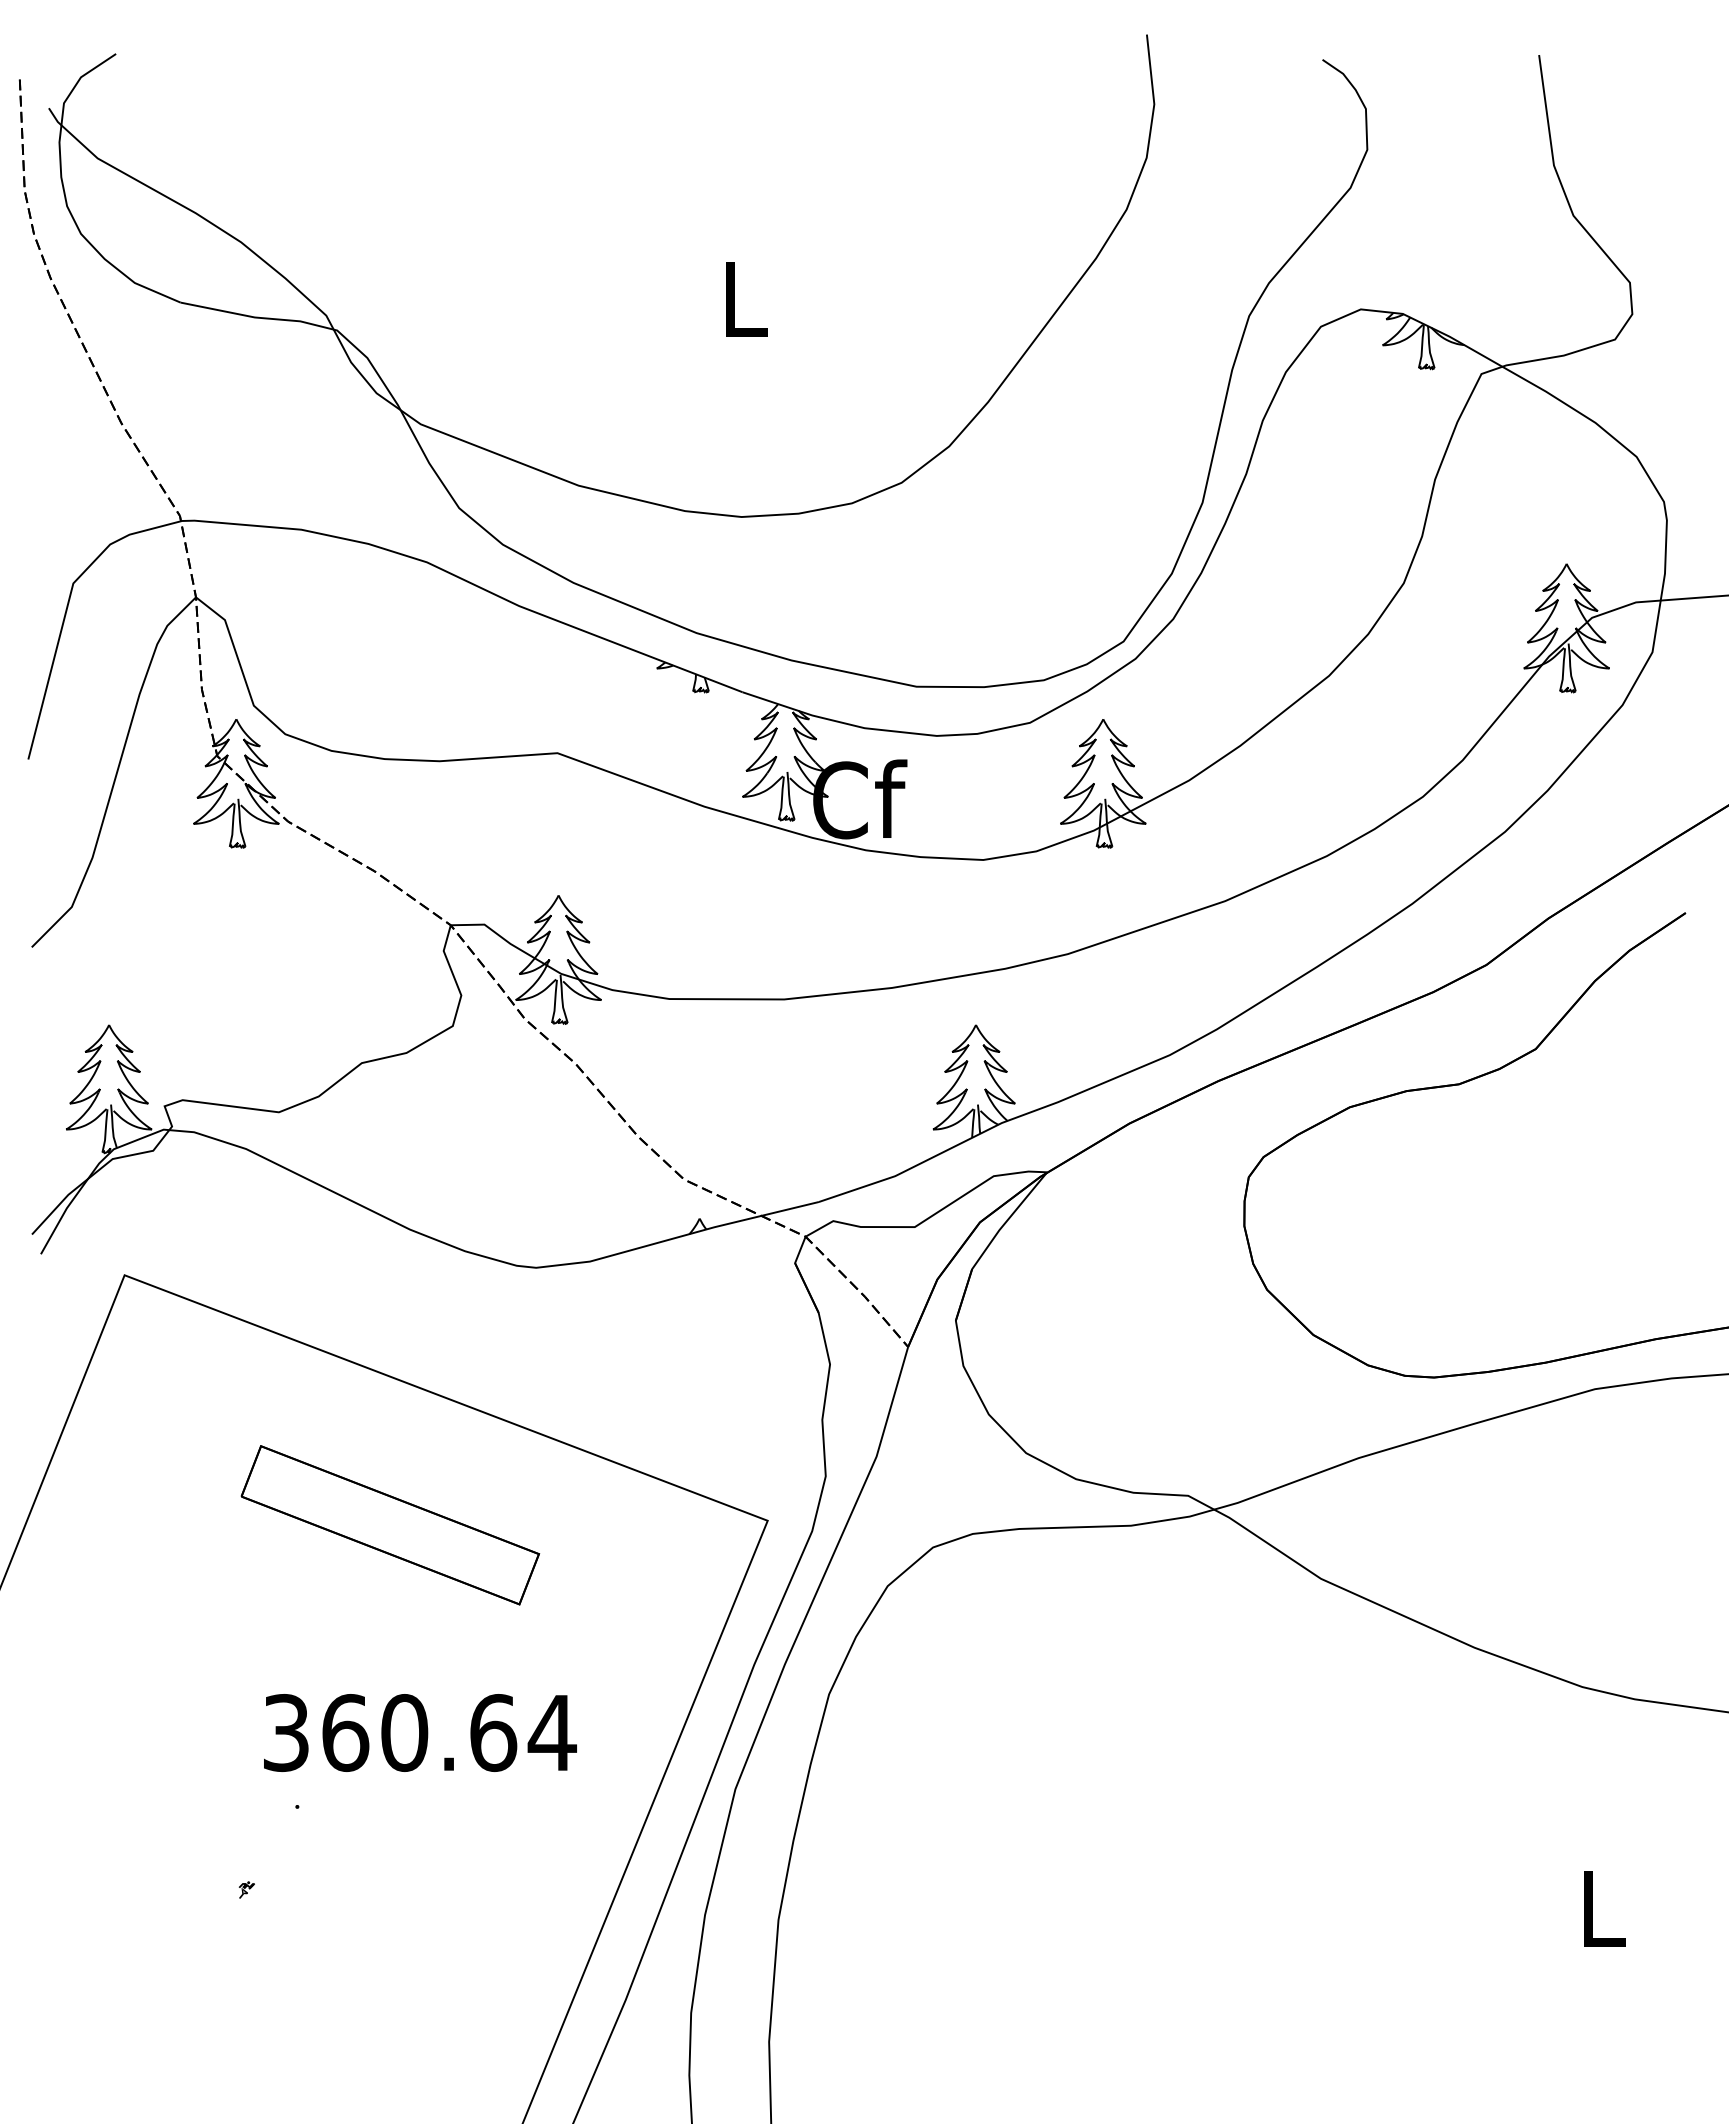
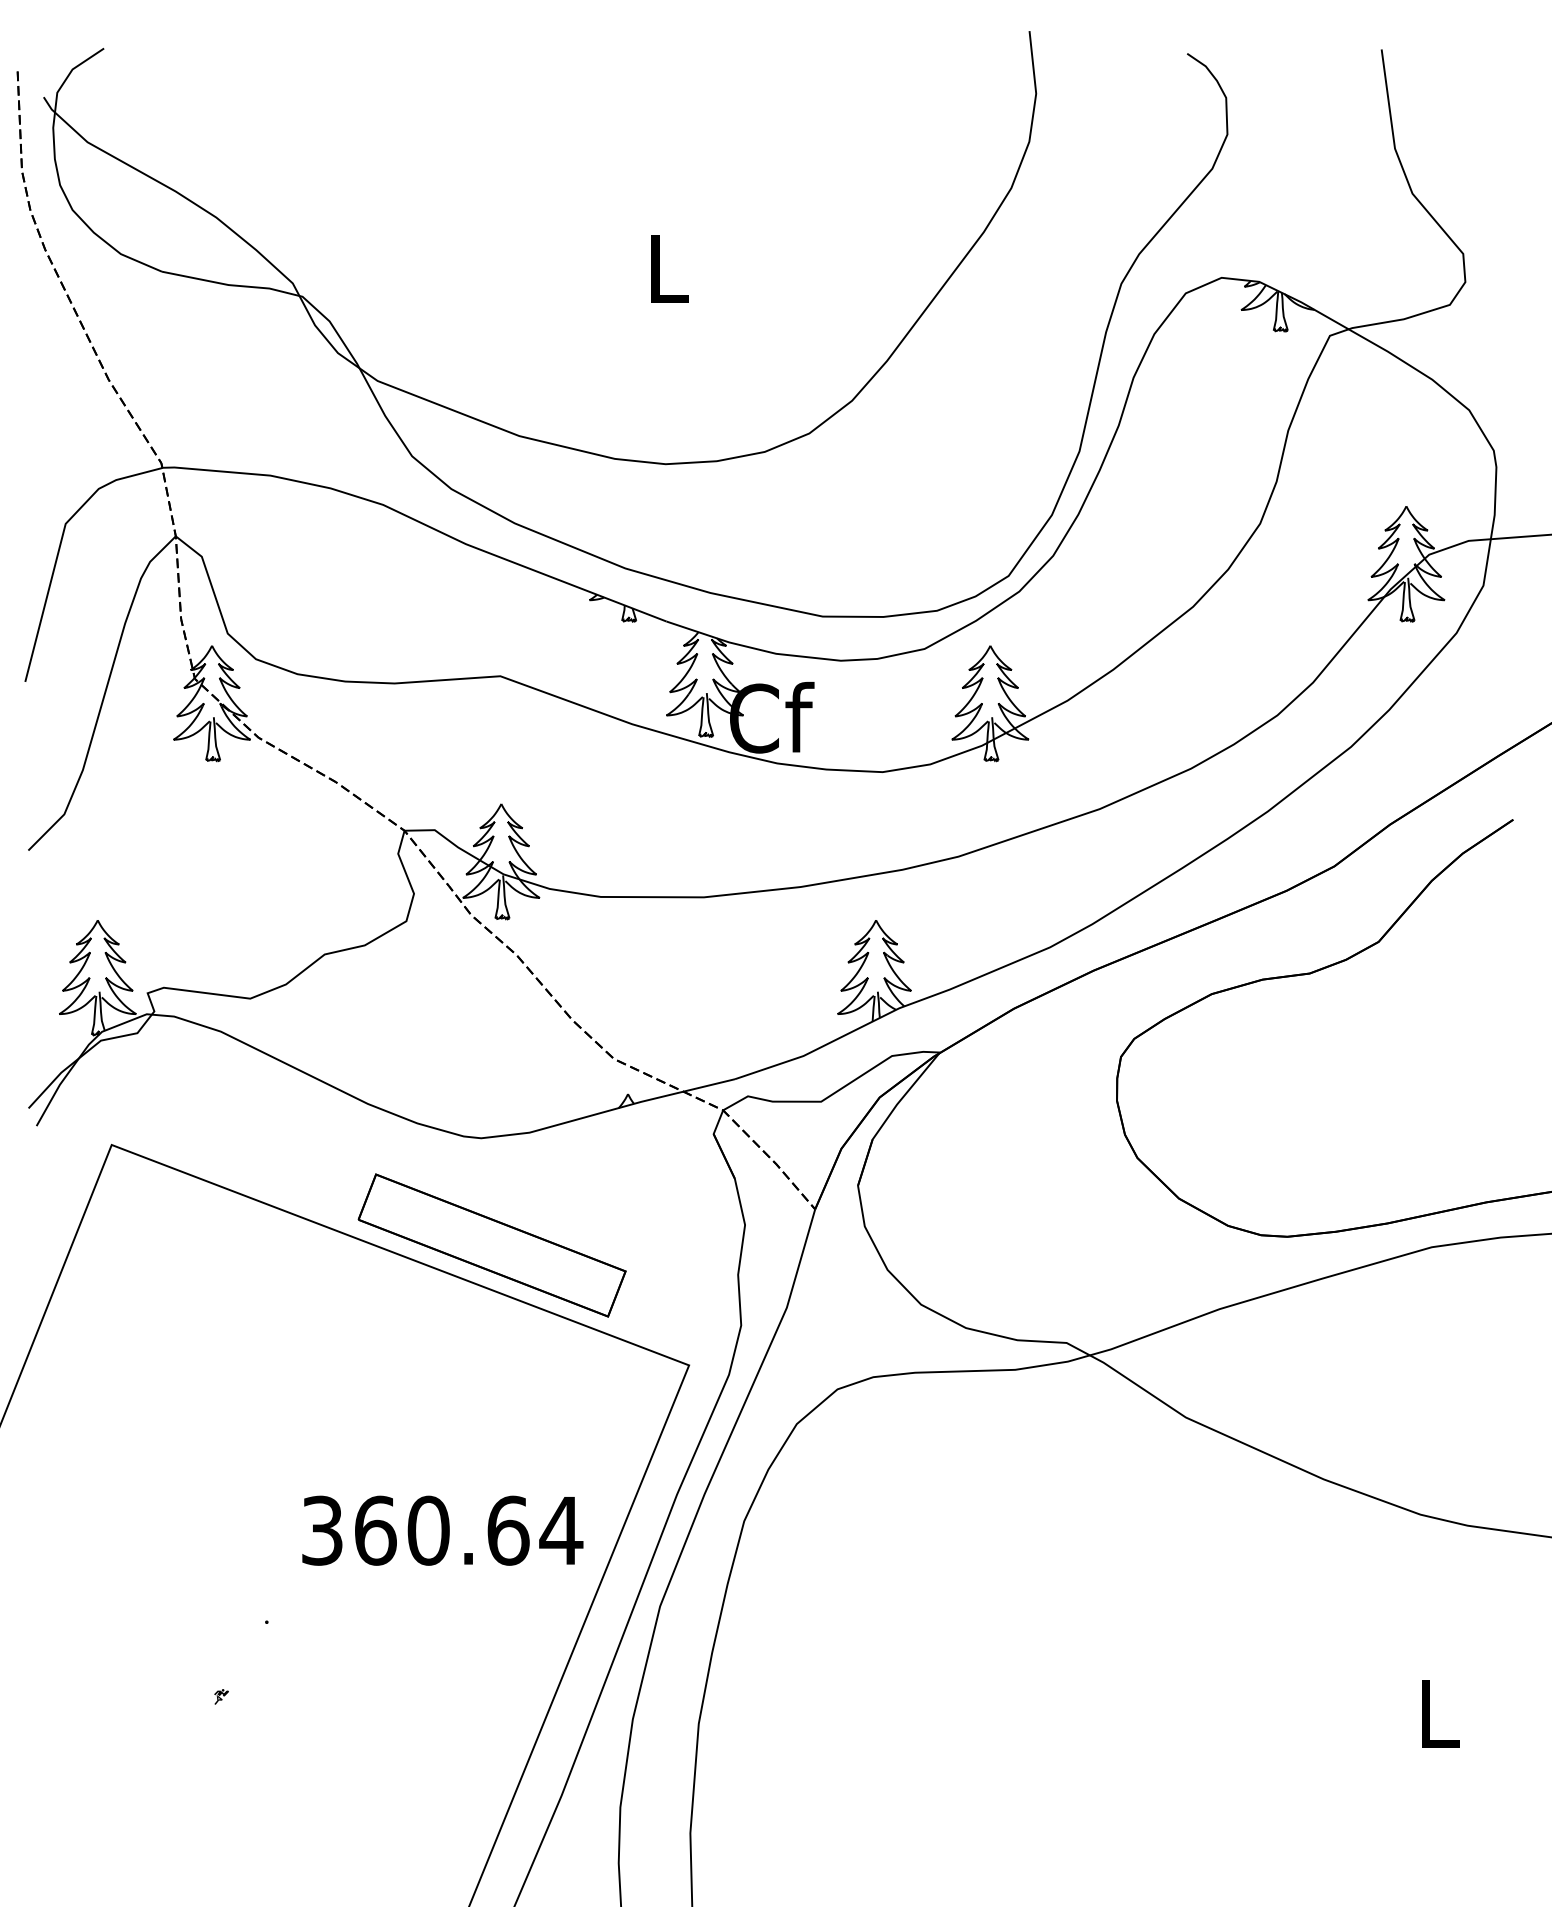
part: (390, 1525) -> (492, 1245), moved
text: (420, 1732) -> (442, 1530), moved

